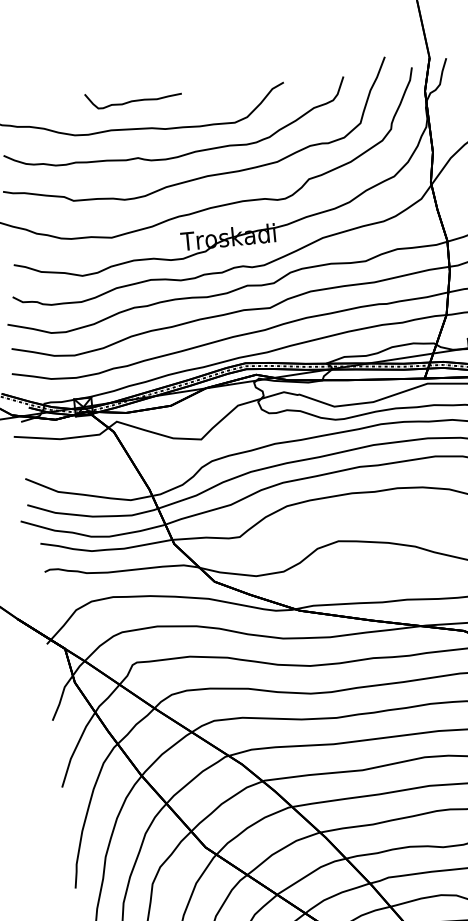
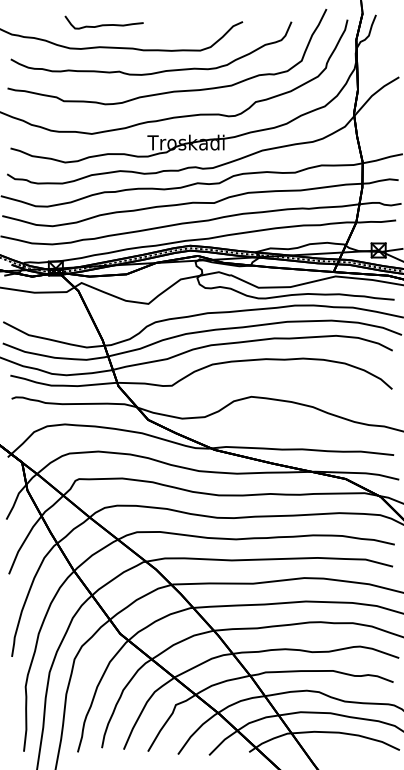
curve: (132, 100) -> (103, 24), moved

